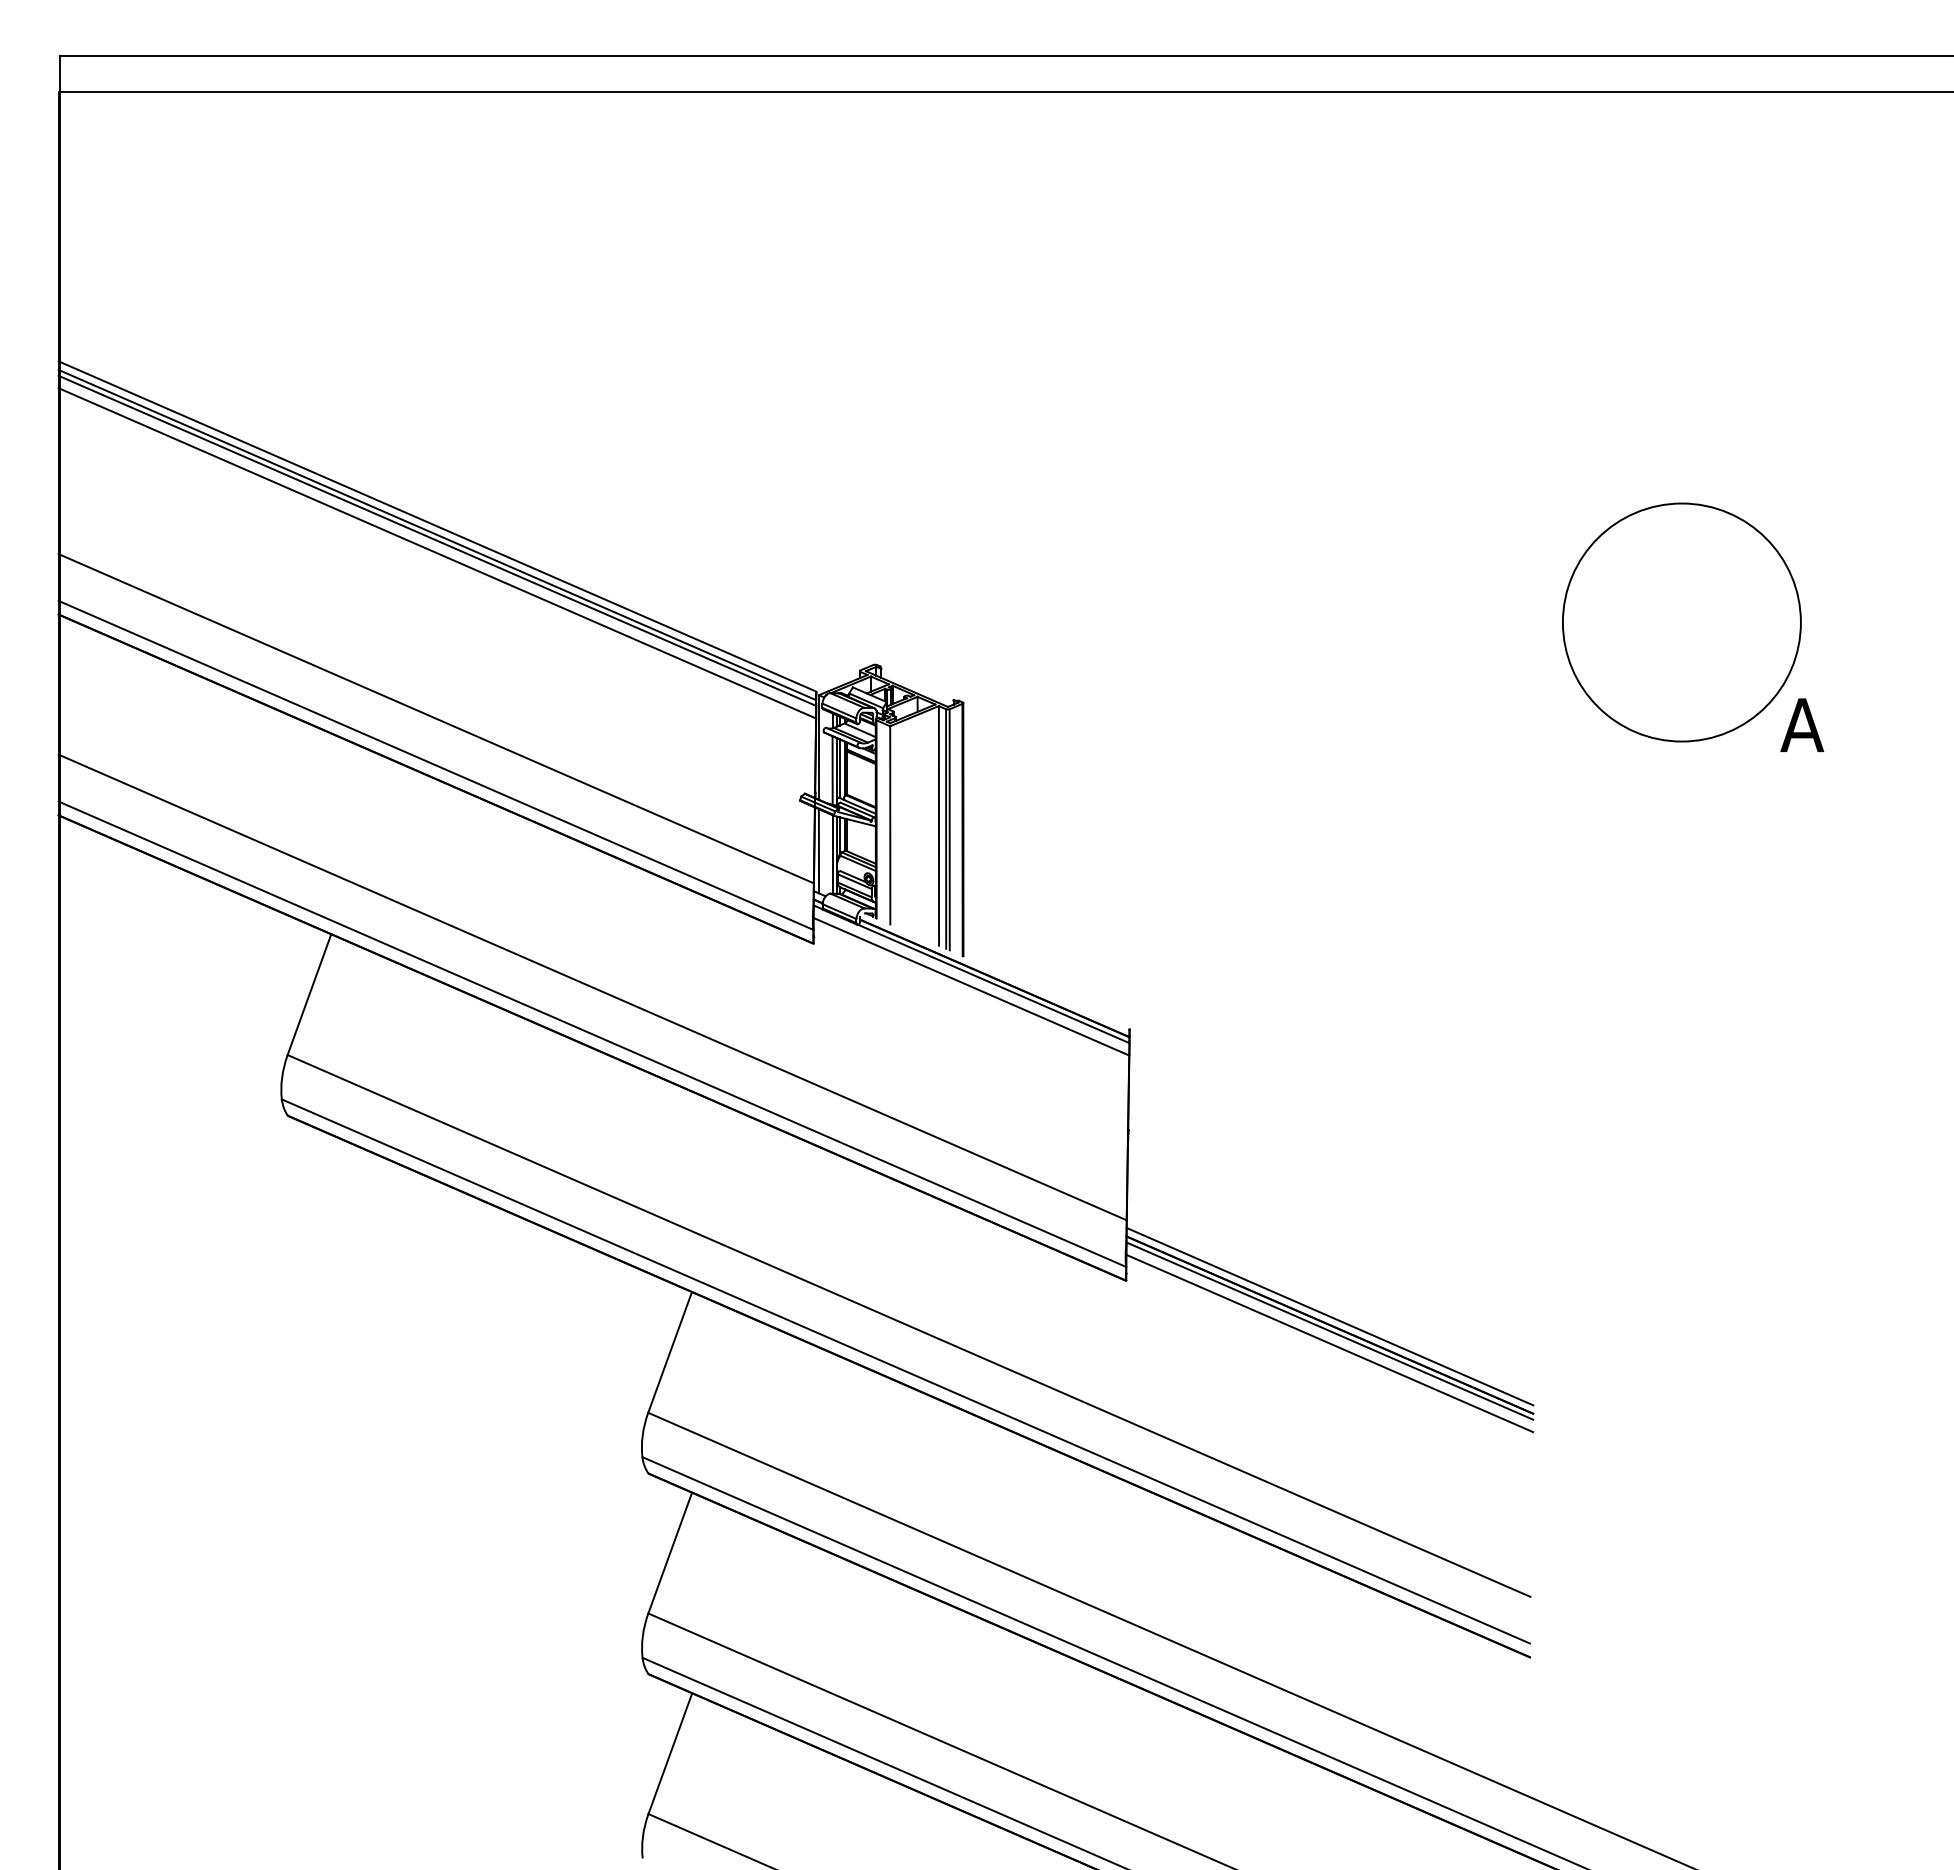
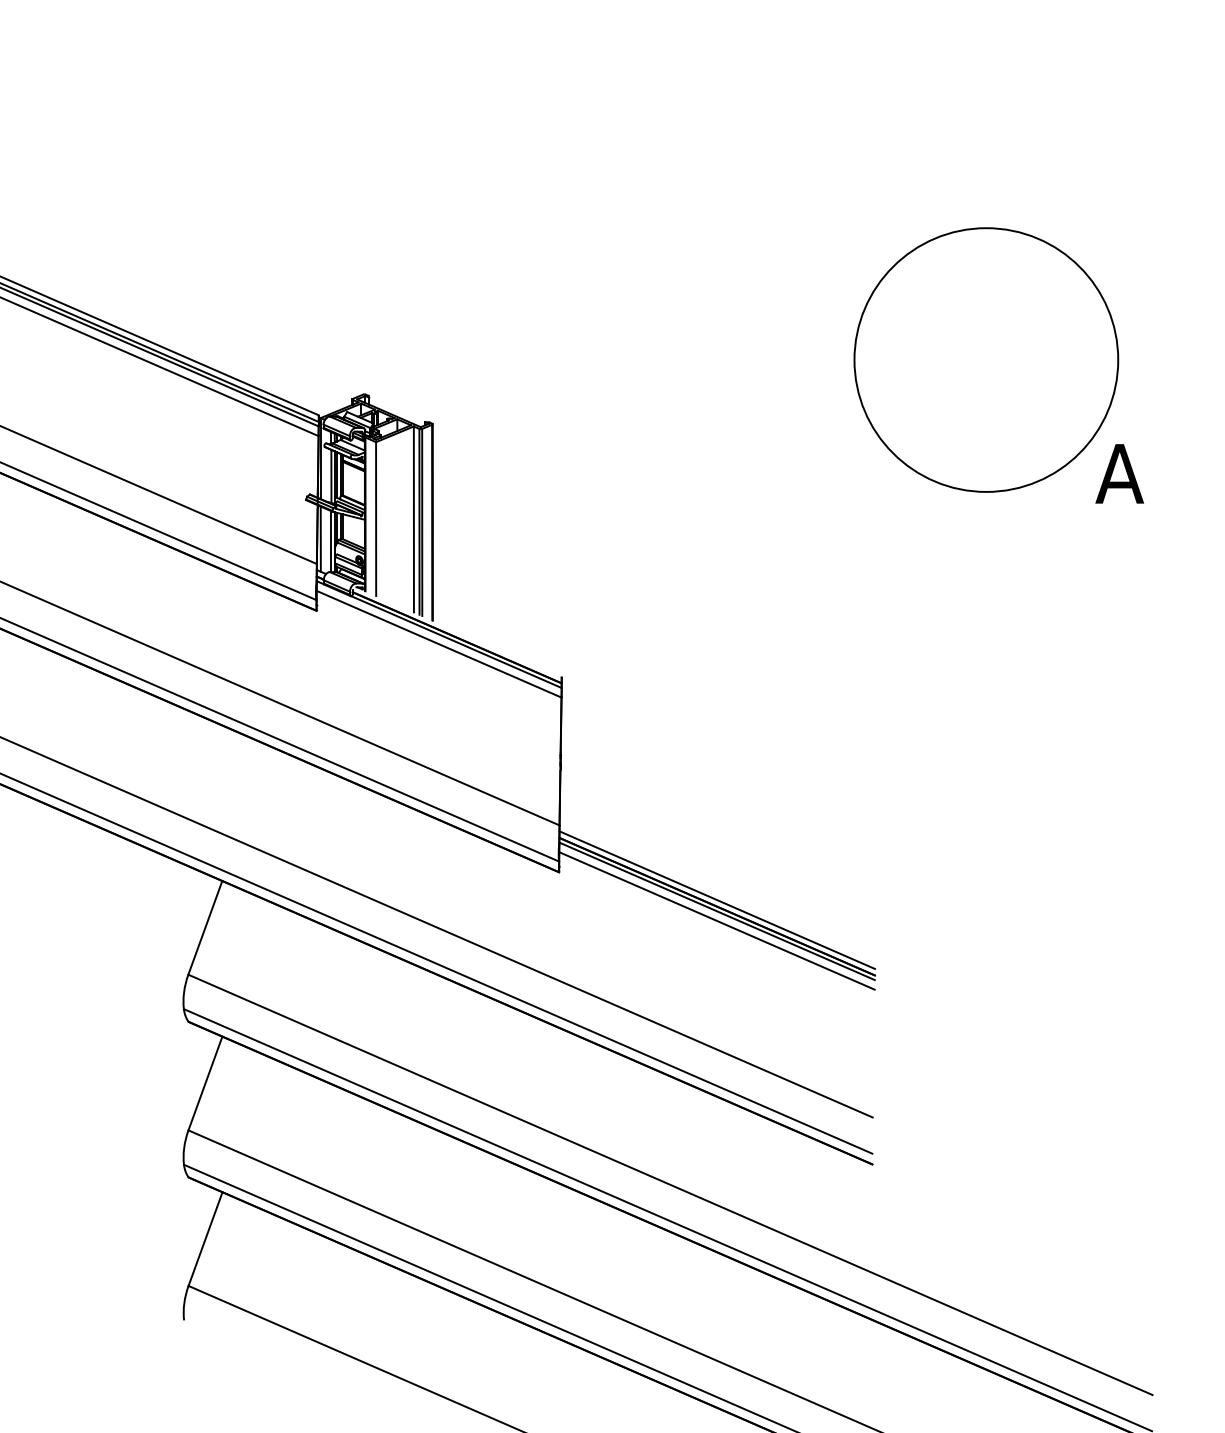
part: (1693, 627) -> (999, 365), size x1.43

